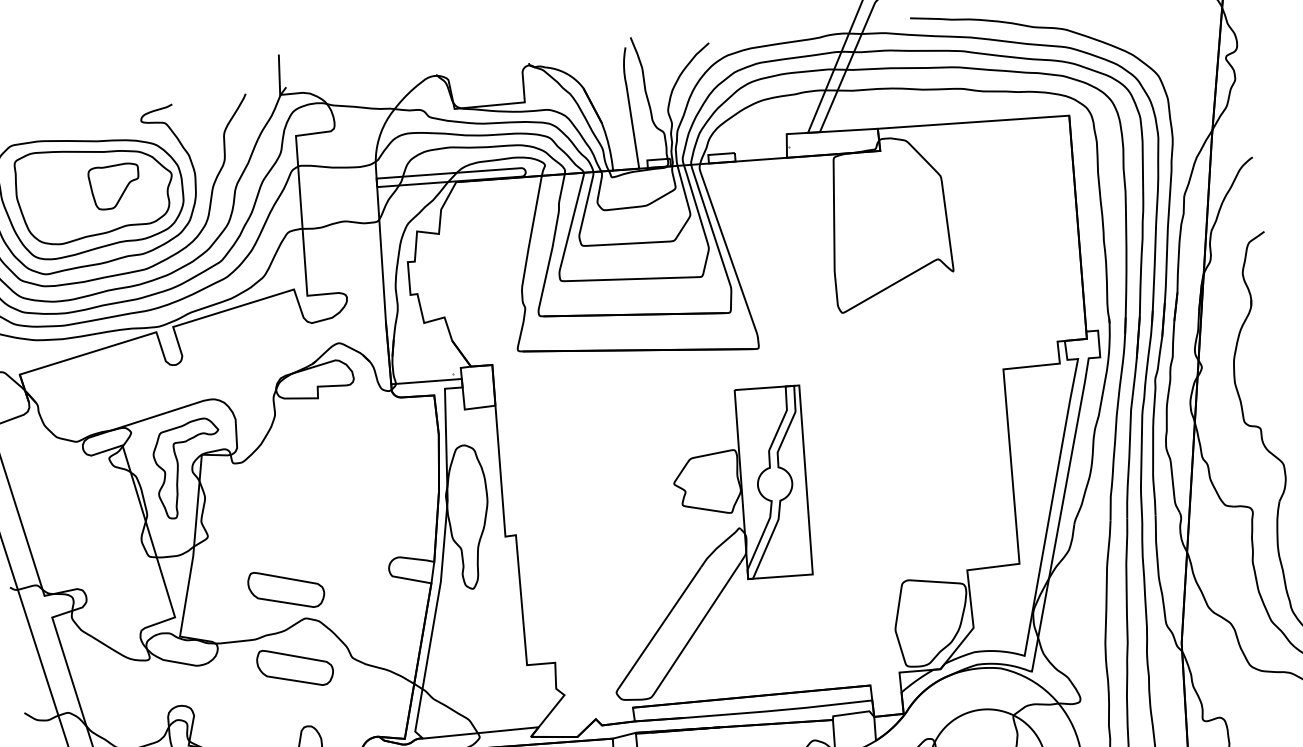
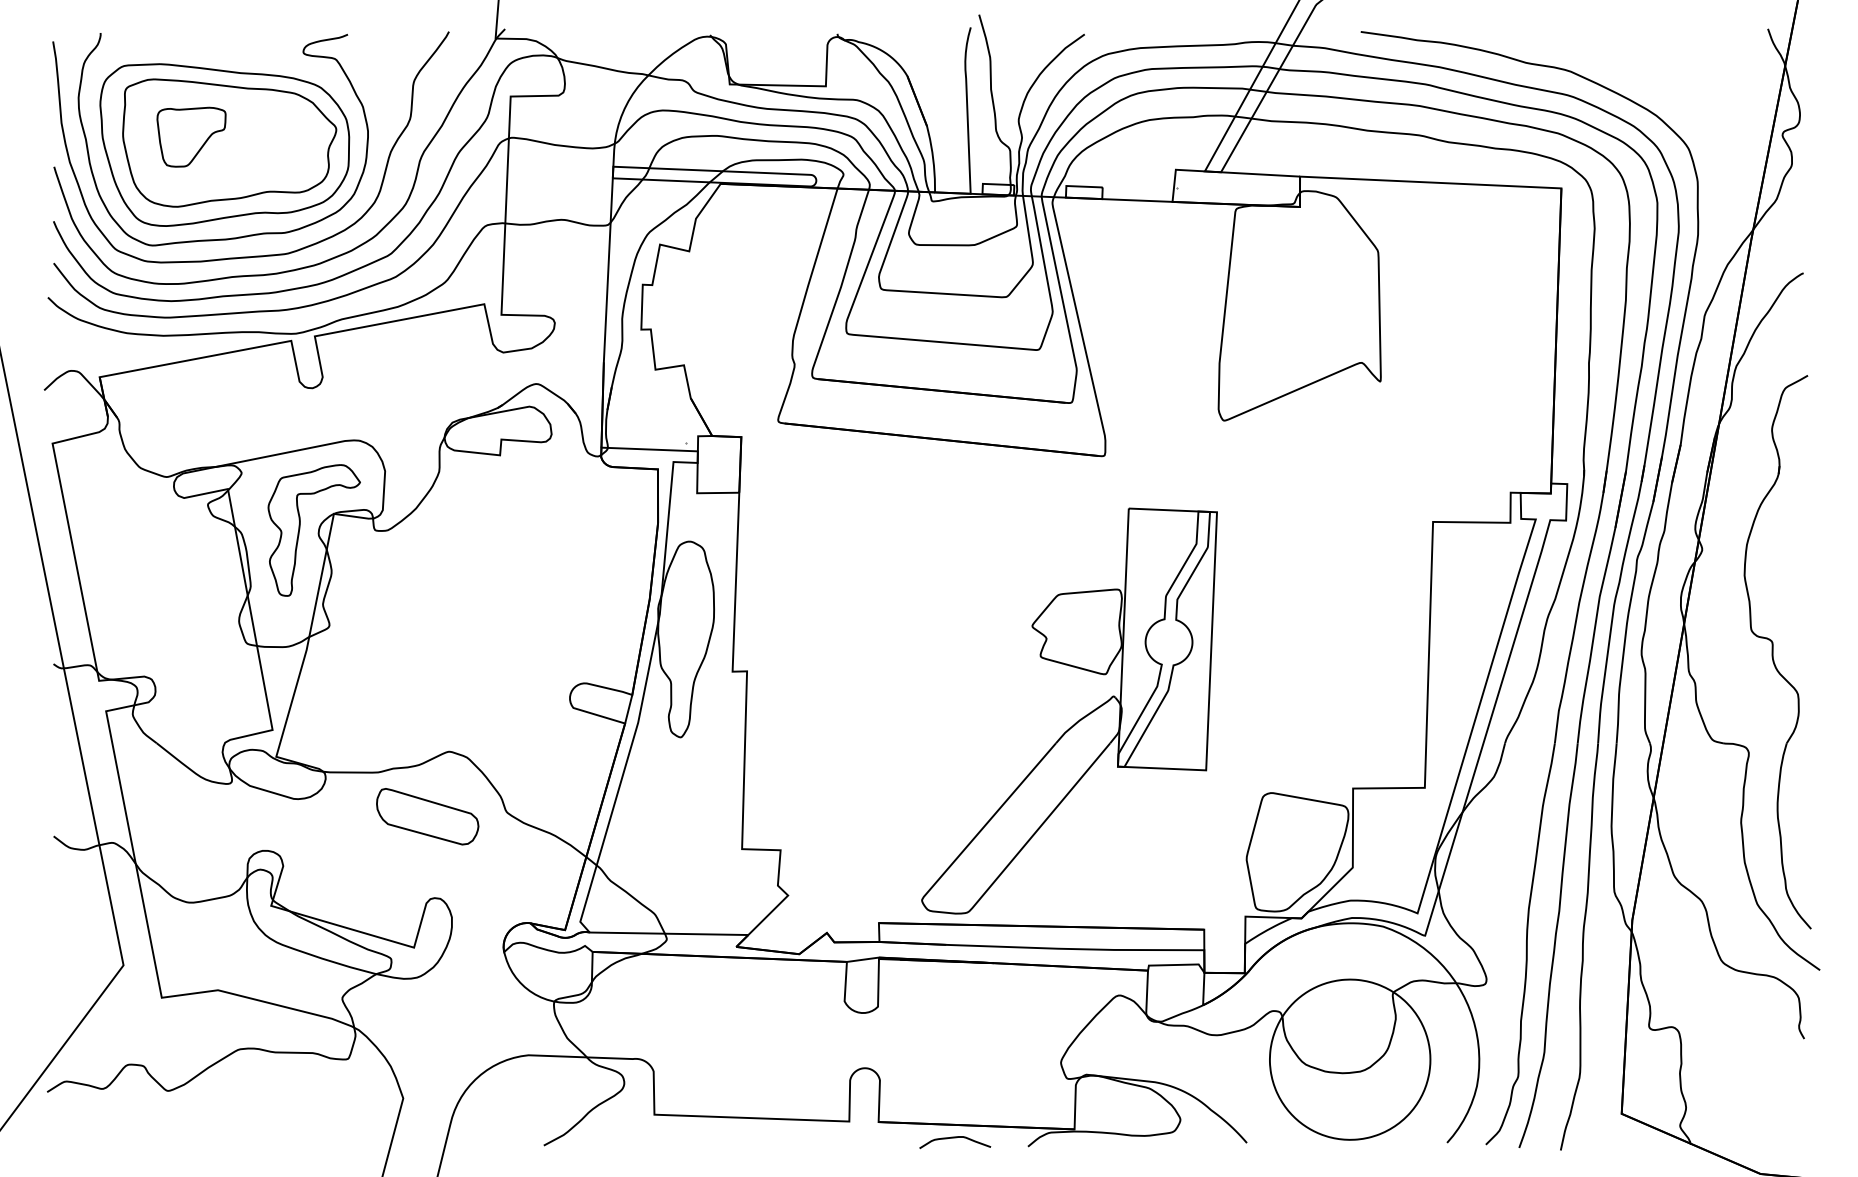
part: (114, 186) -> (191, 136), moved
part: (714, 549) -> (1076, 721), moved
part: (286, 589) -> (427, 709), removed

